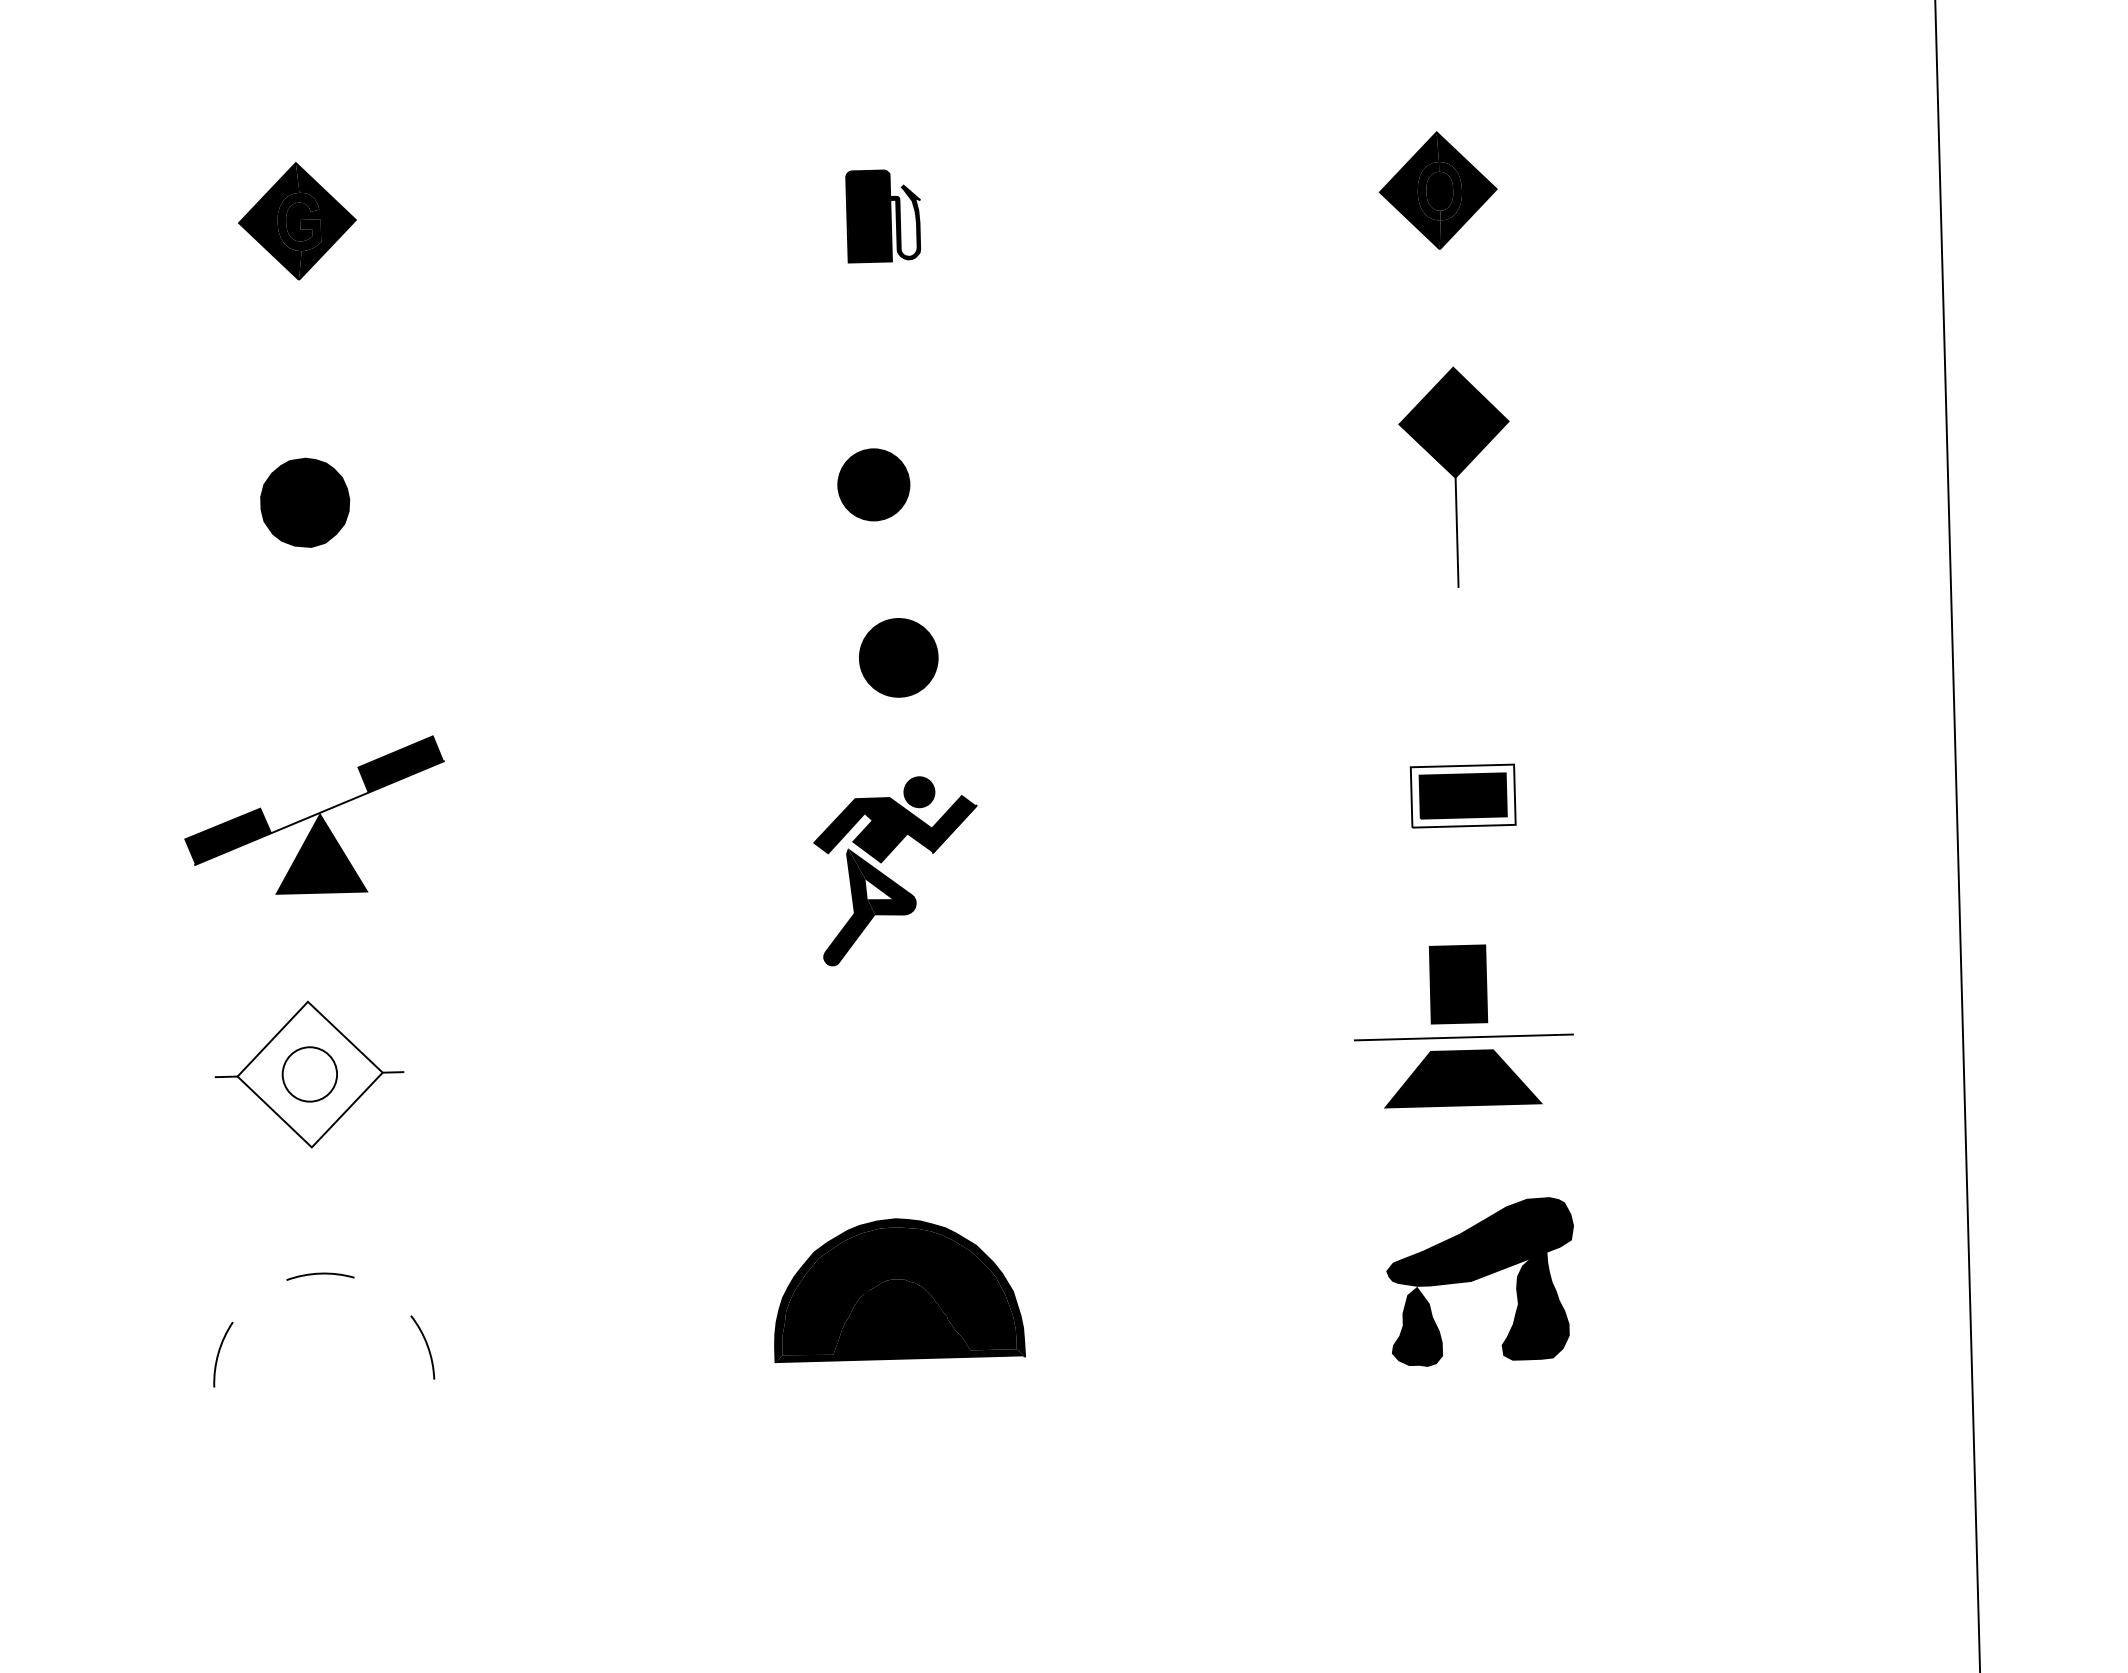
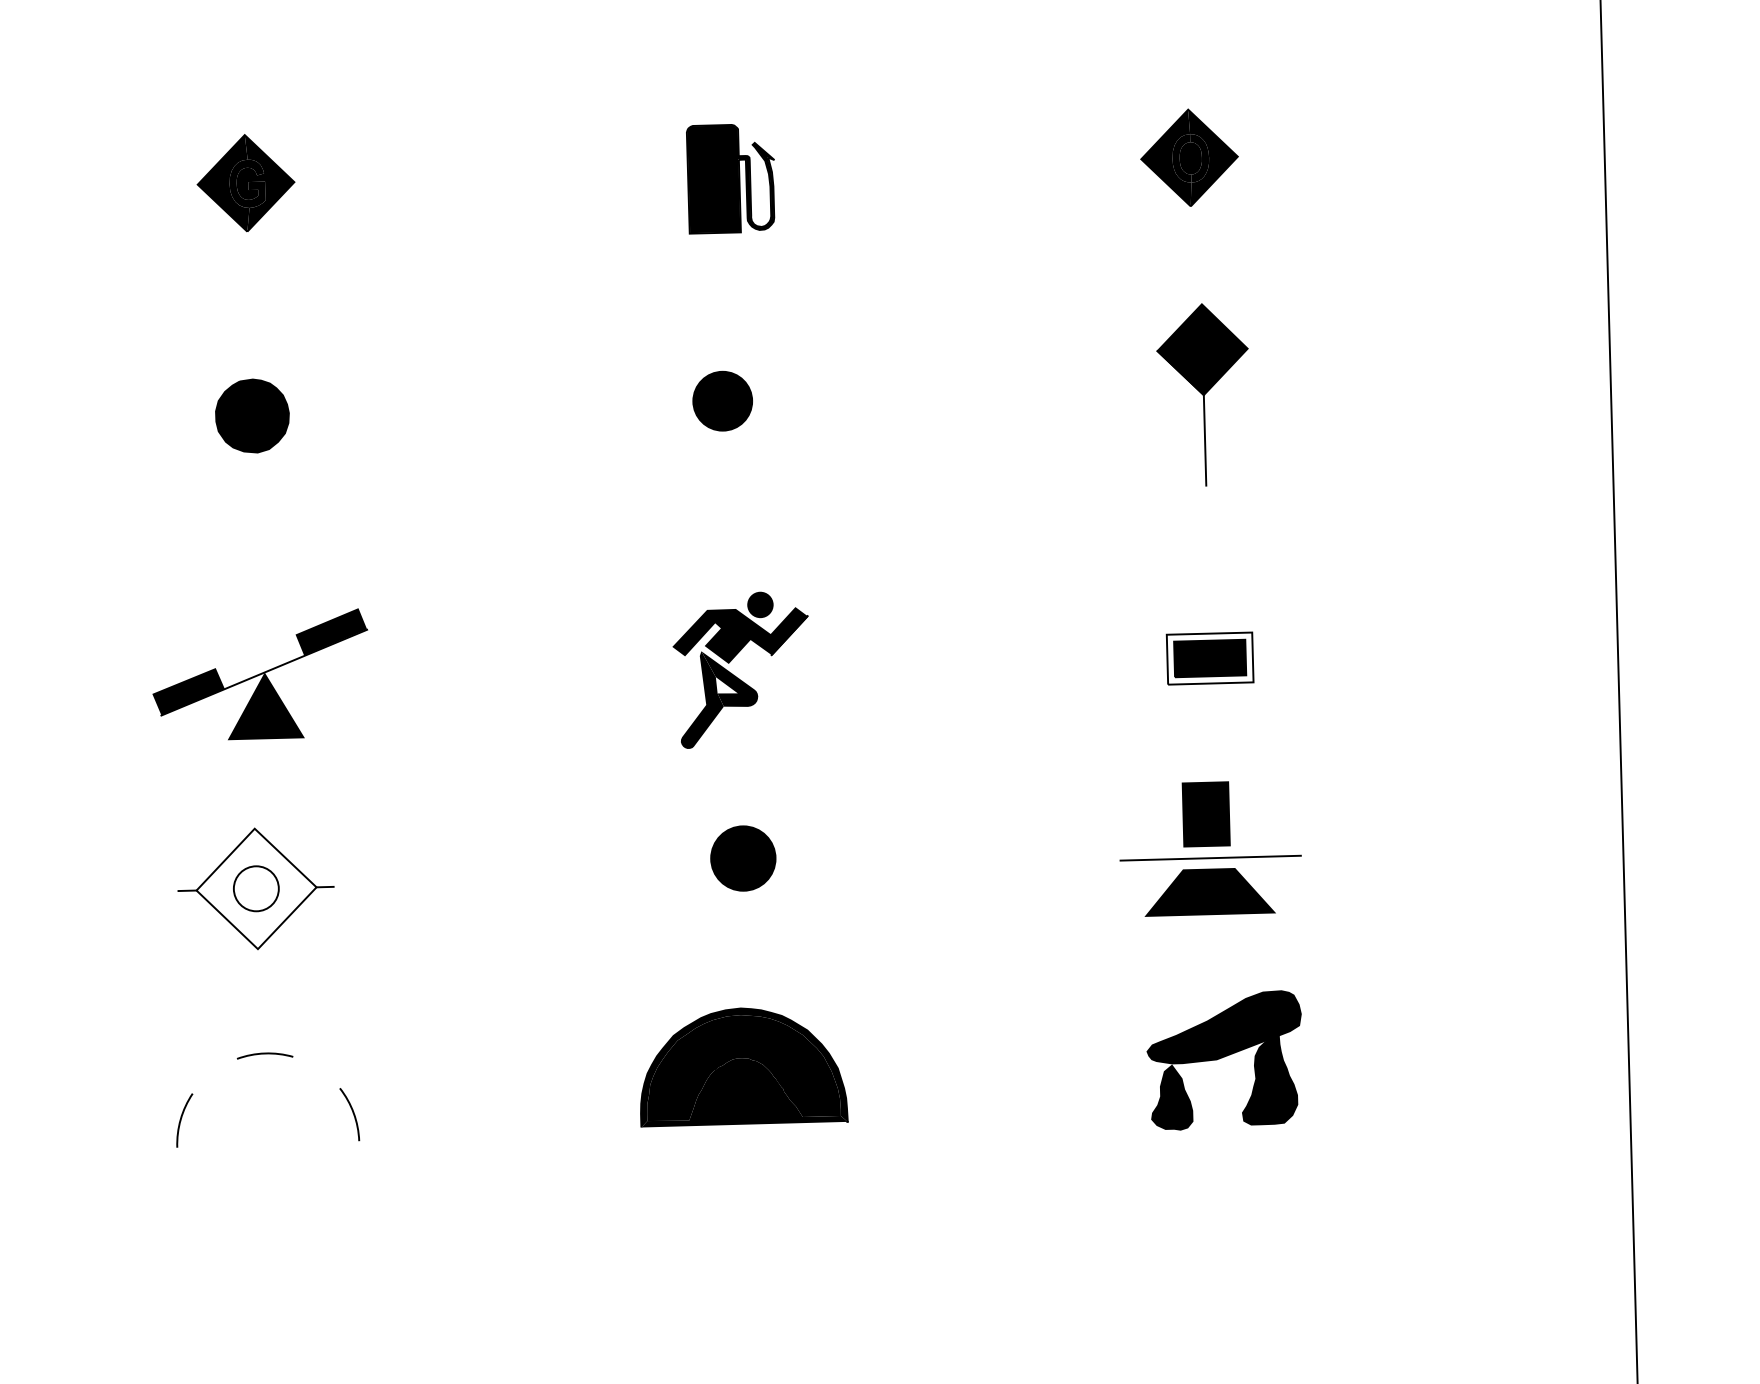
part: (882, 216) -> (729, 179), size x1.43
part: (898, 657) -> (743, 858), moved
part: (890, 878) -> (736, 676), moved

